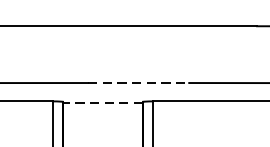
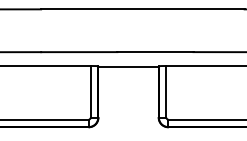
line: (138, 83) -> (155, 52), dashed -> solid
line: (102, 102) -> (128, 66), dashed -> solid

